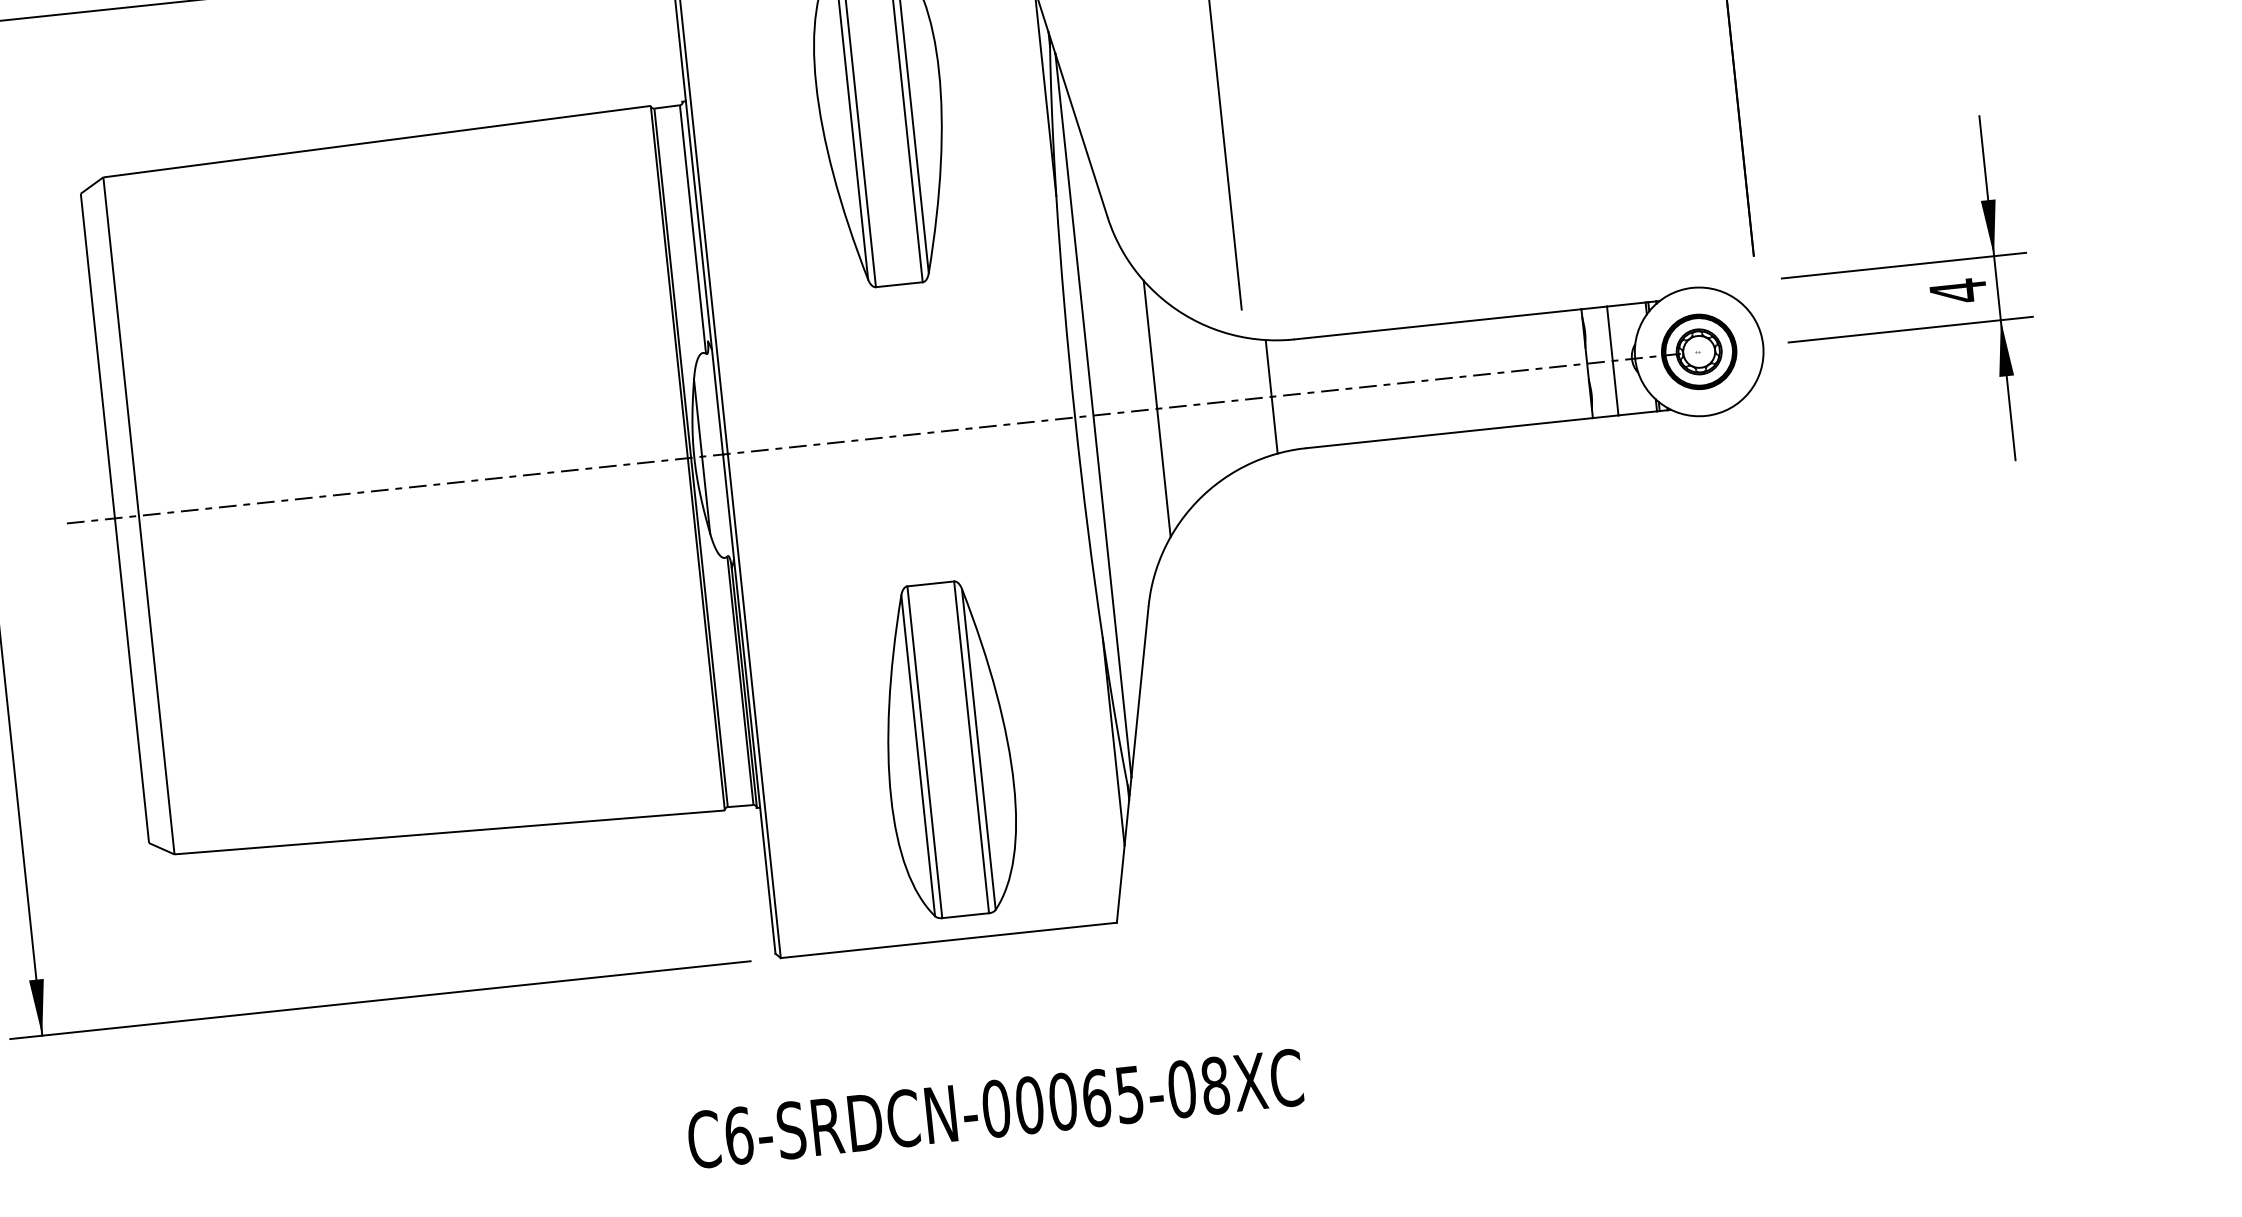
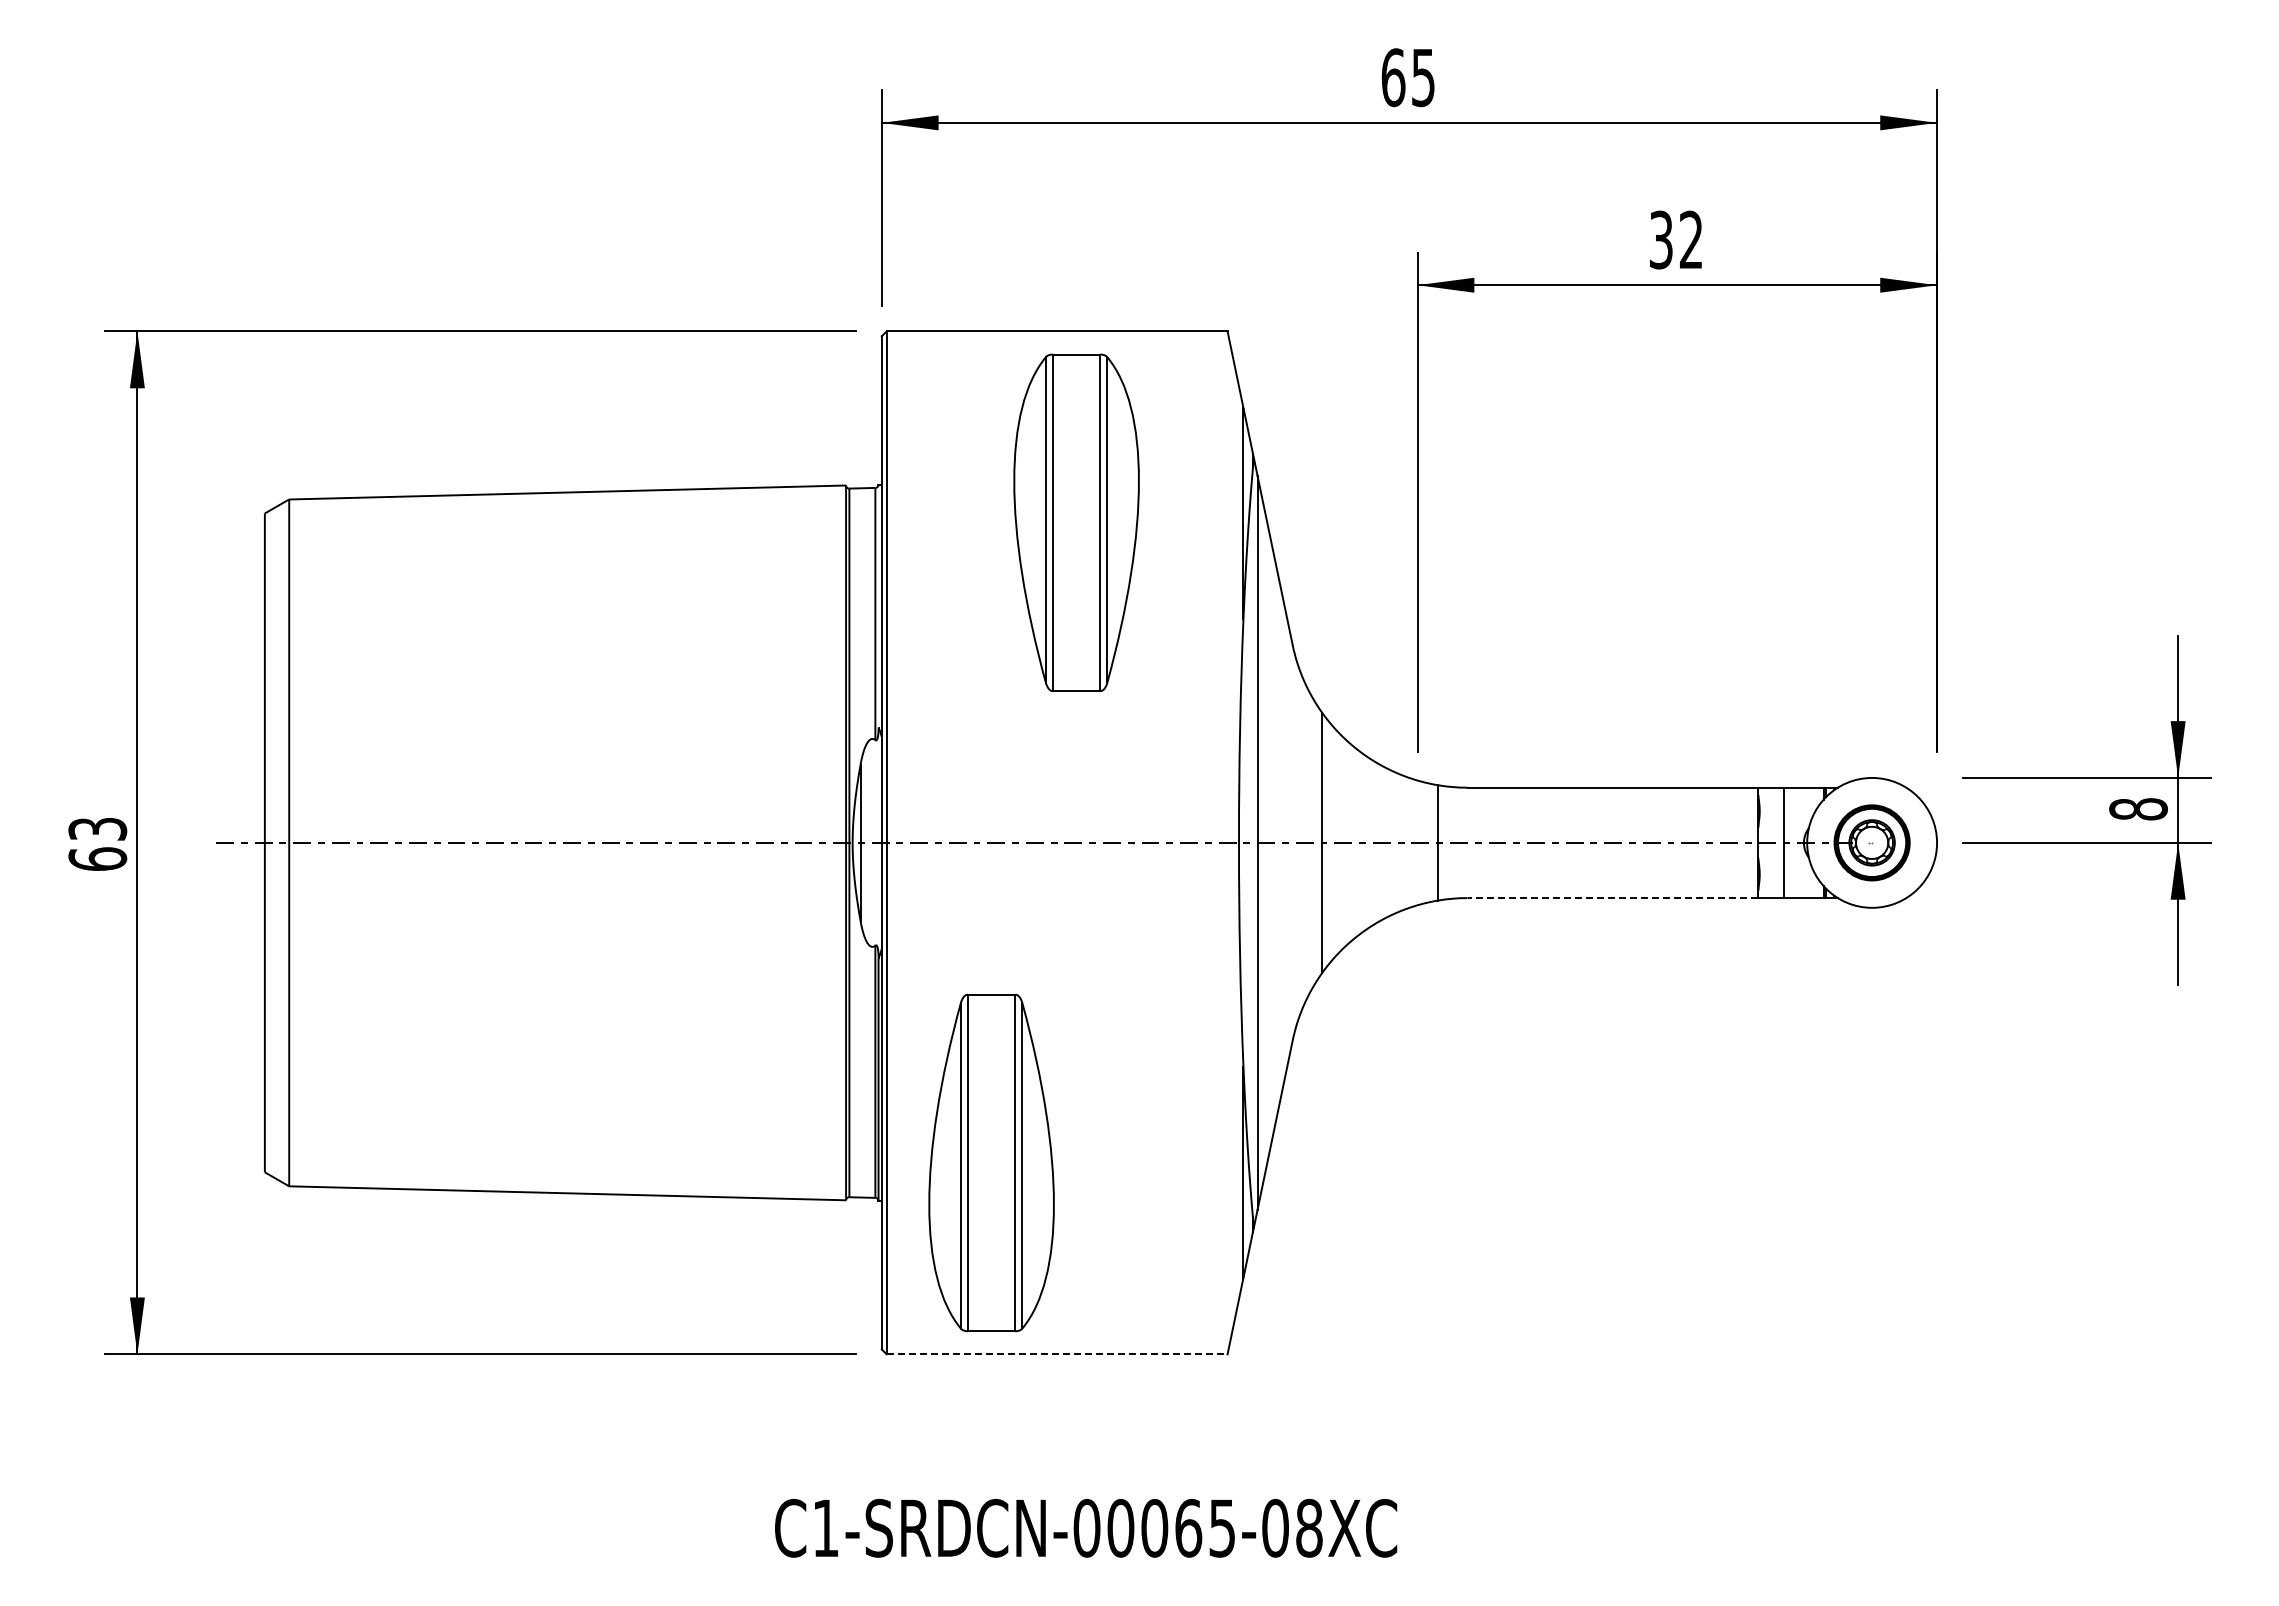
text: (1958, 291) -> (2138, 809), 4 -> 8
line: (1449, 433) -> (1612, 898), solid -> dashed
part: (948, 749) -> (991, 1162), moved
line: (949, 940) -> (1057, 1354), solid -> dashed
text: (738, 1135) -> (825, 1527), C6-SRDCN-00065-08XC -> C1-SRDCN-00065-08XC

